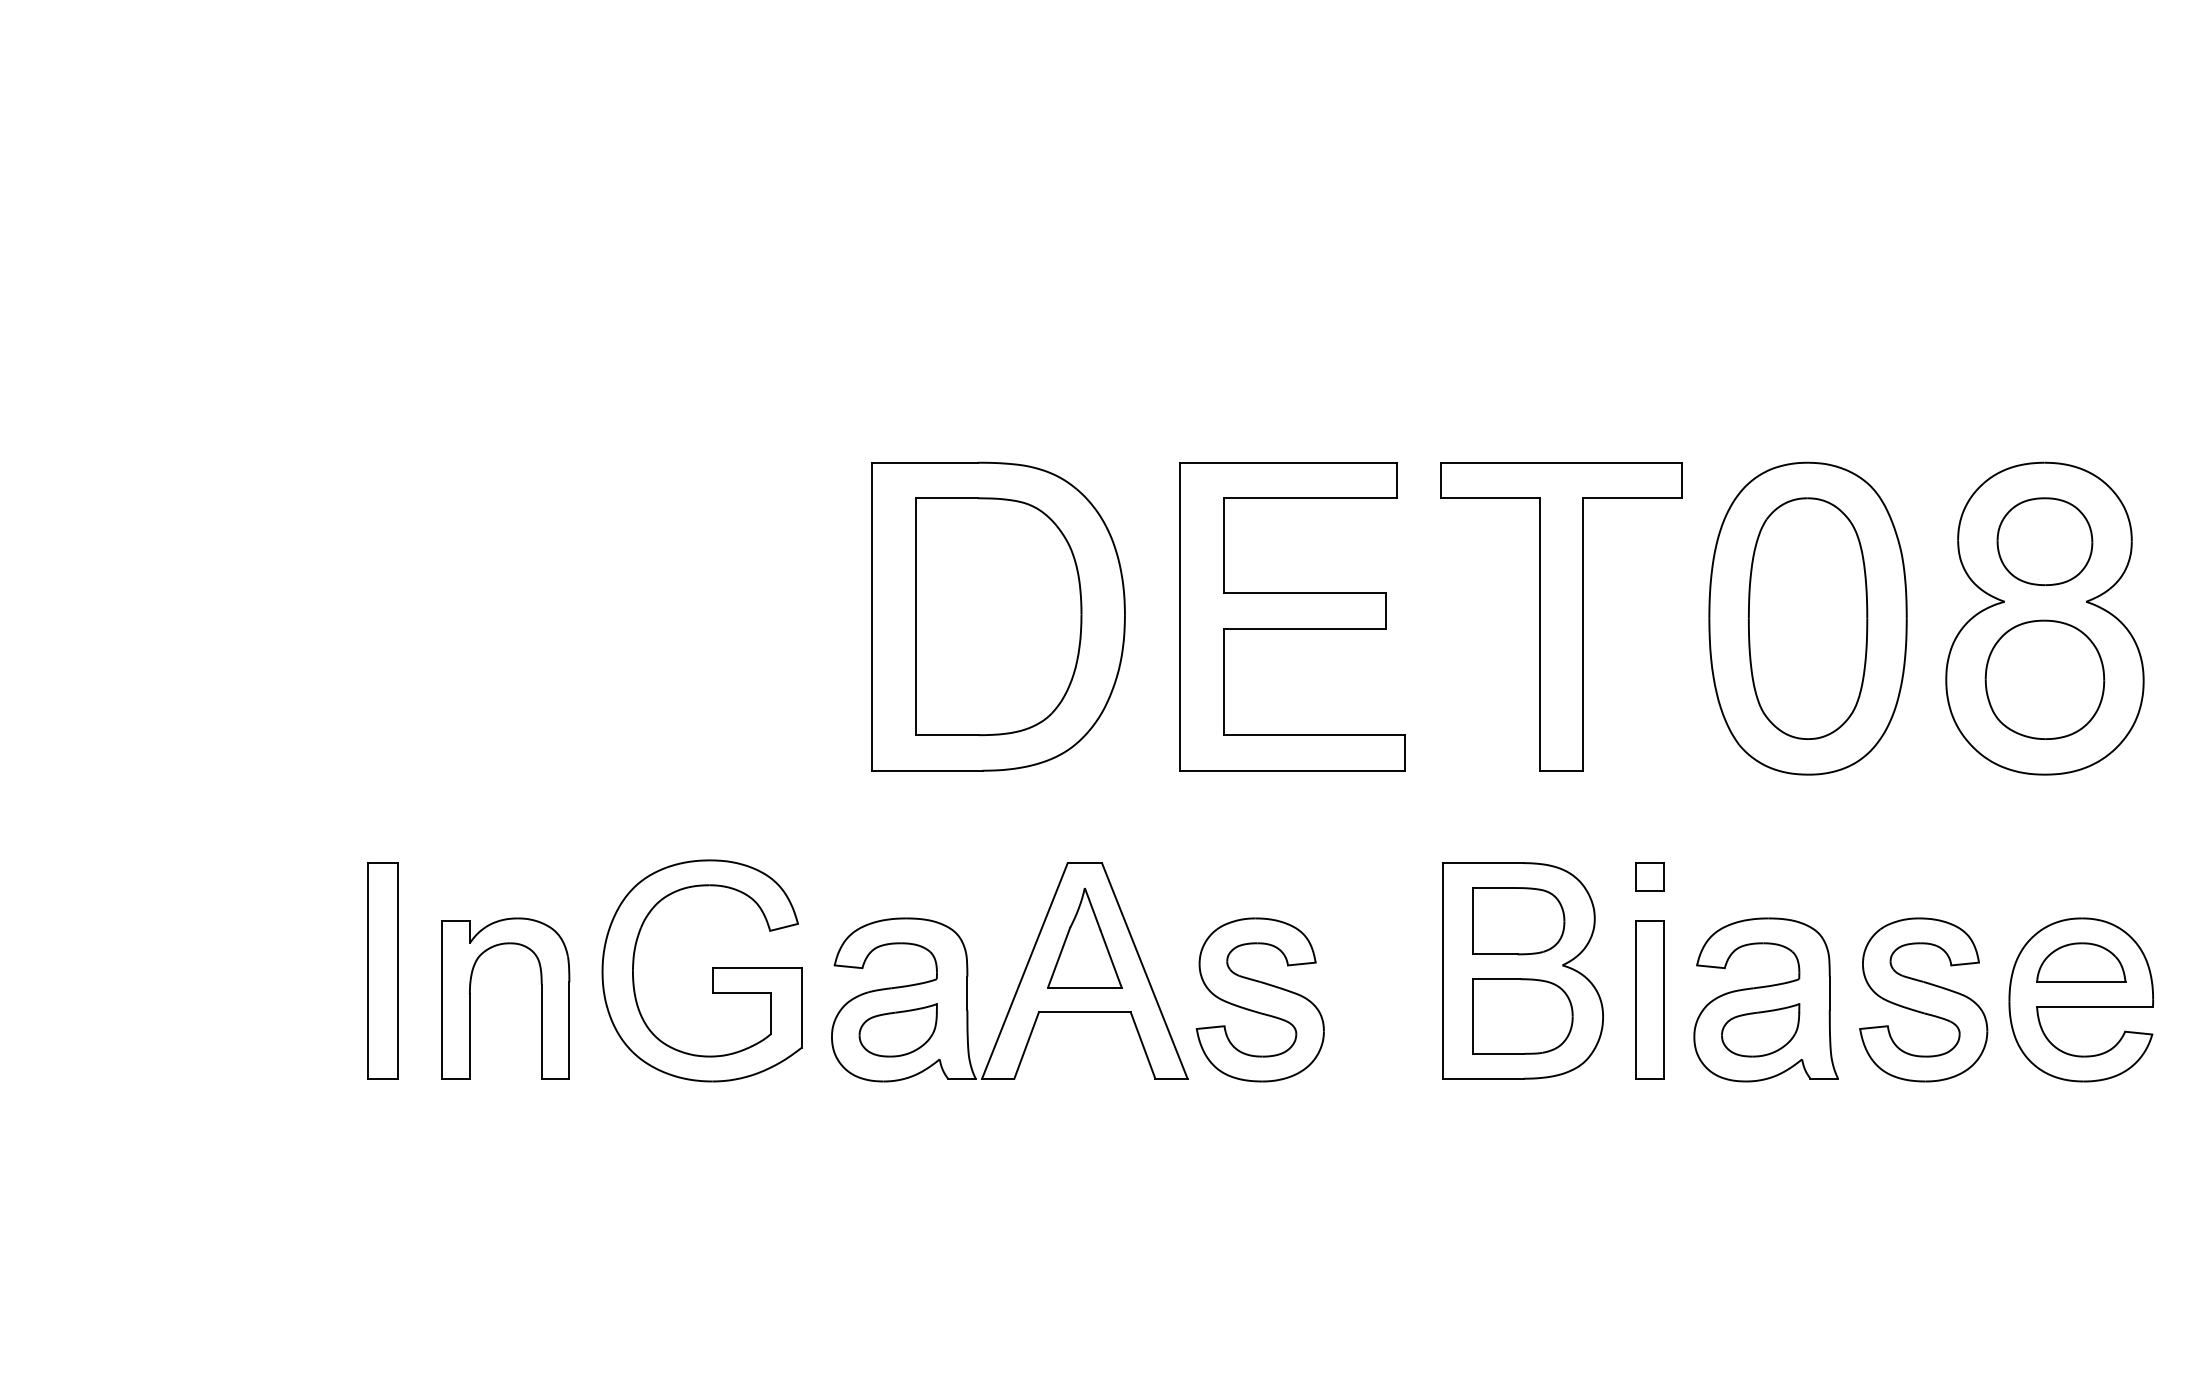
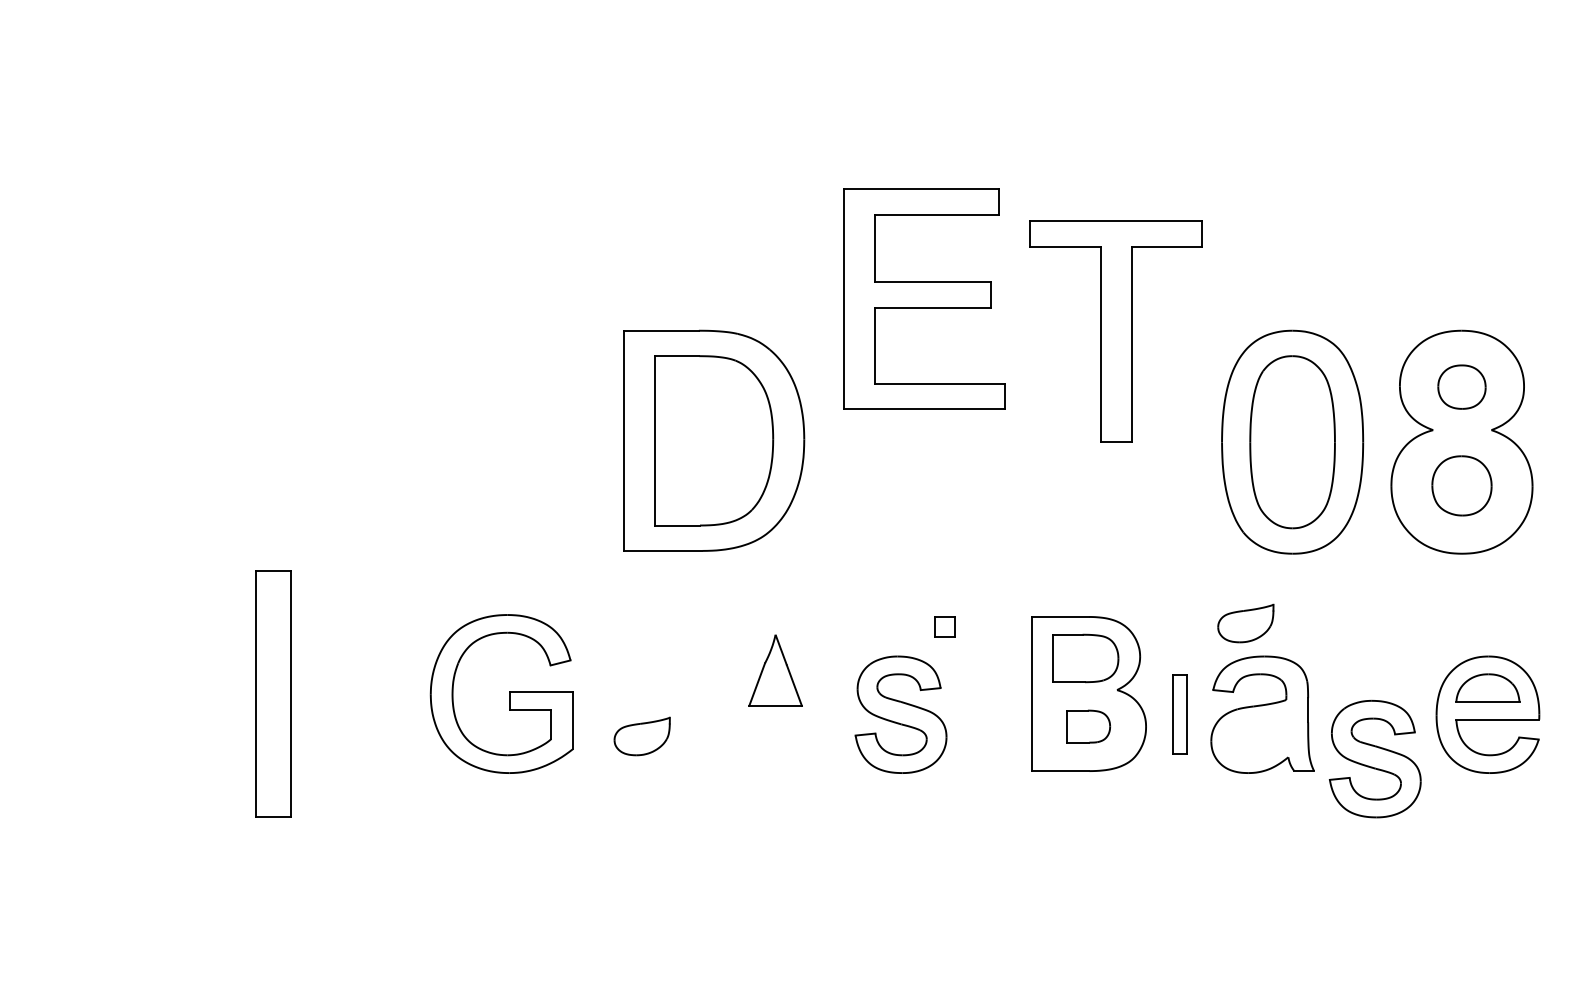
part: (2044, 541) -> (1461, 387), size x0.7
part: (1292, 616) -> (924, 299), moved
part: (1561, 616) -> (1116, 331), moved
part: (2044, 679) -> (1461, 485), size x0.7
part: (1649, 876) -> (944, 626), moved
part: (382, 970) -> (273, 693), size x1.6
part: (1021, 976) -> (730, 698), removed
part: (470, 998) -> (336, 713), removed
part: (1649, 999) -> (1179, 714), size x0.7
part: (1923, 999) -> (1375, 758), moved
part: (1522, 1016) -> (1088, 726), size x0.6
part: (1760, 1030) -> (1245, 623), moved

